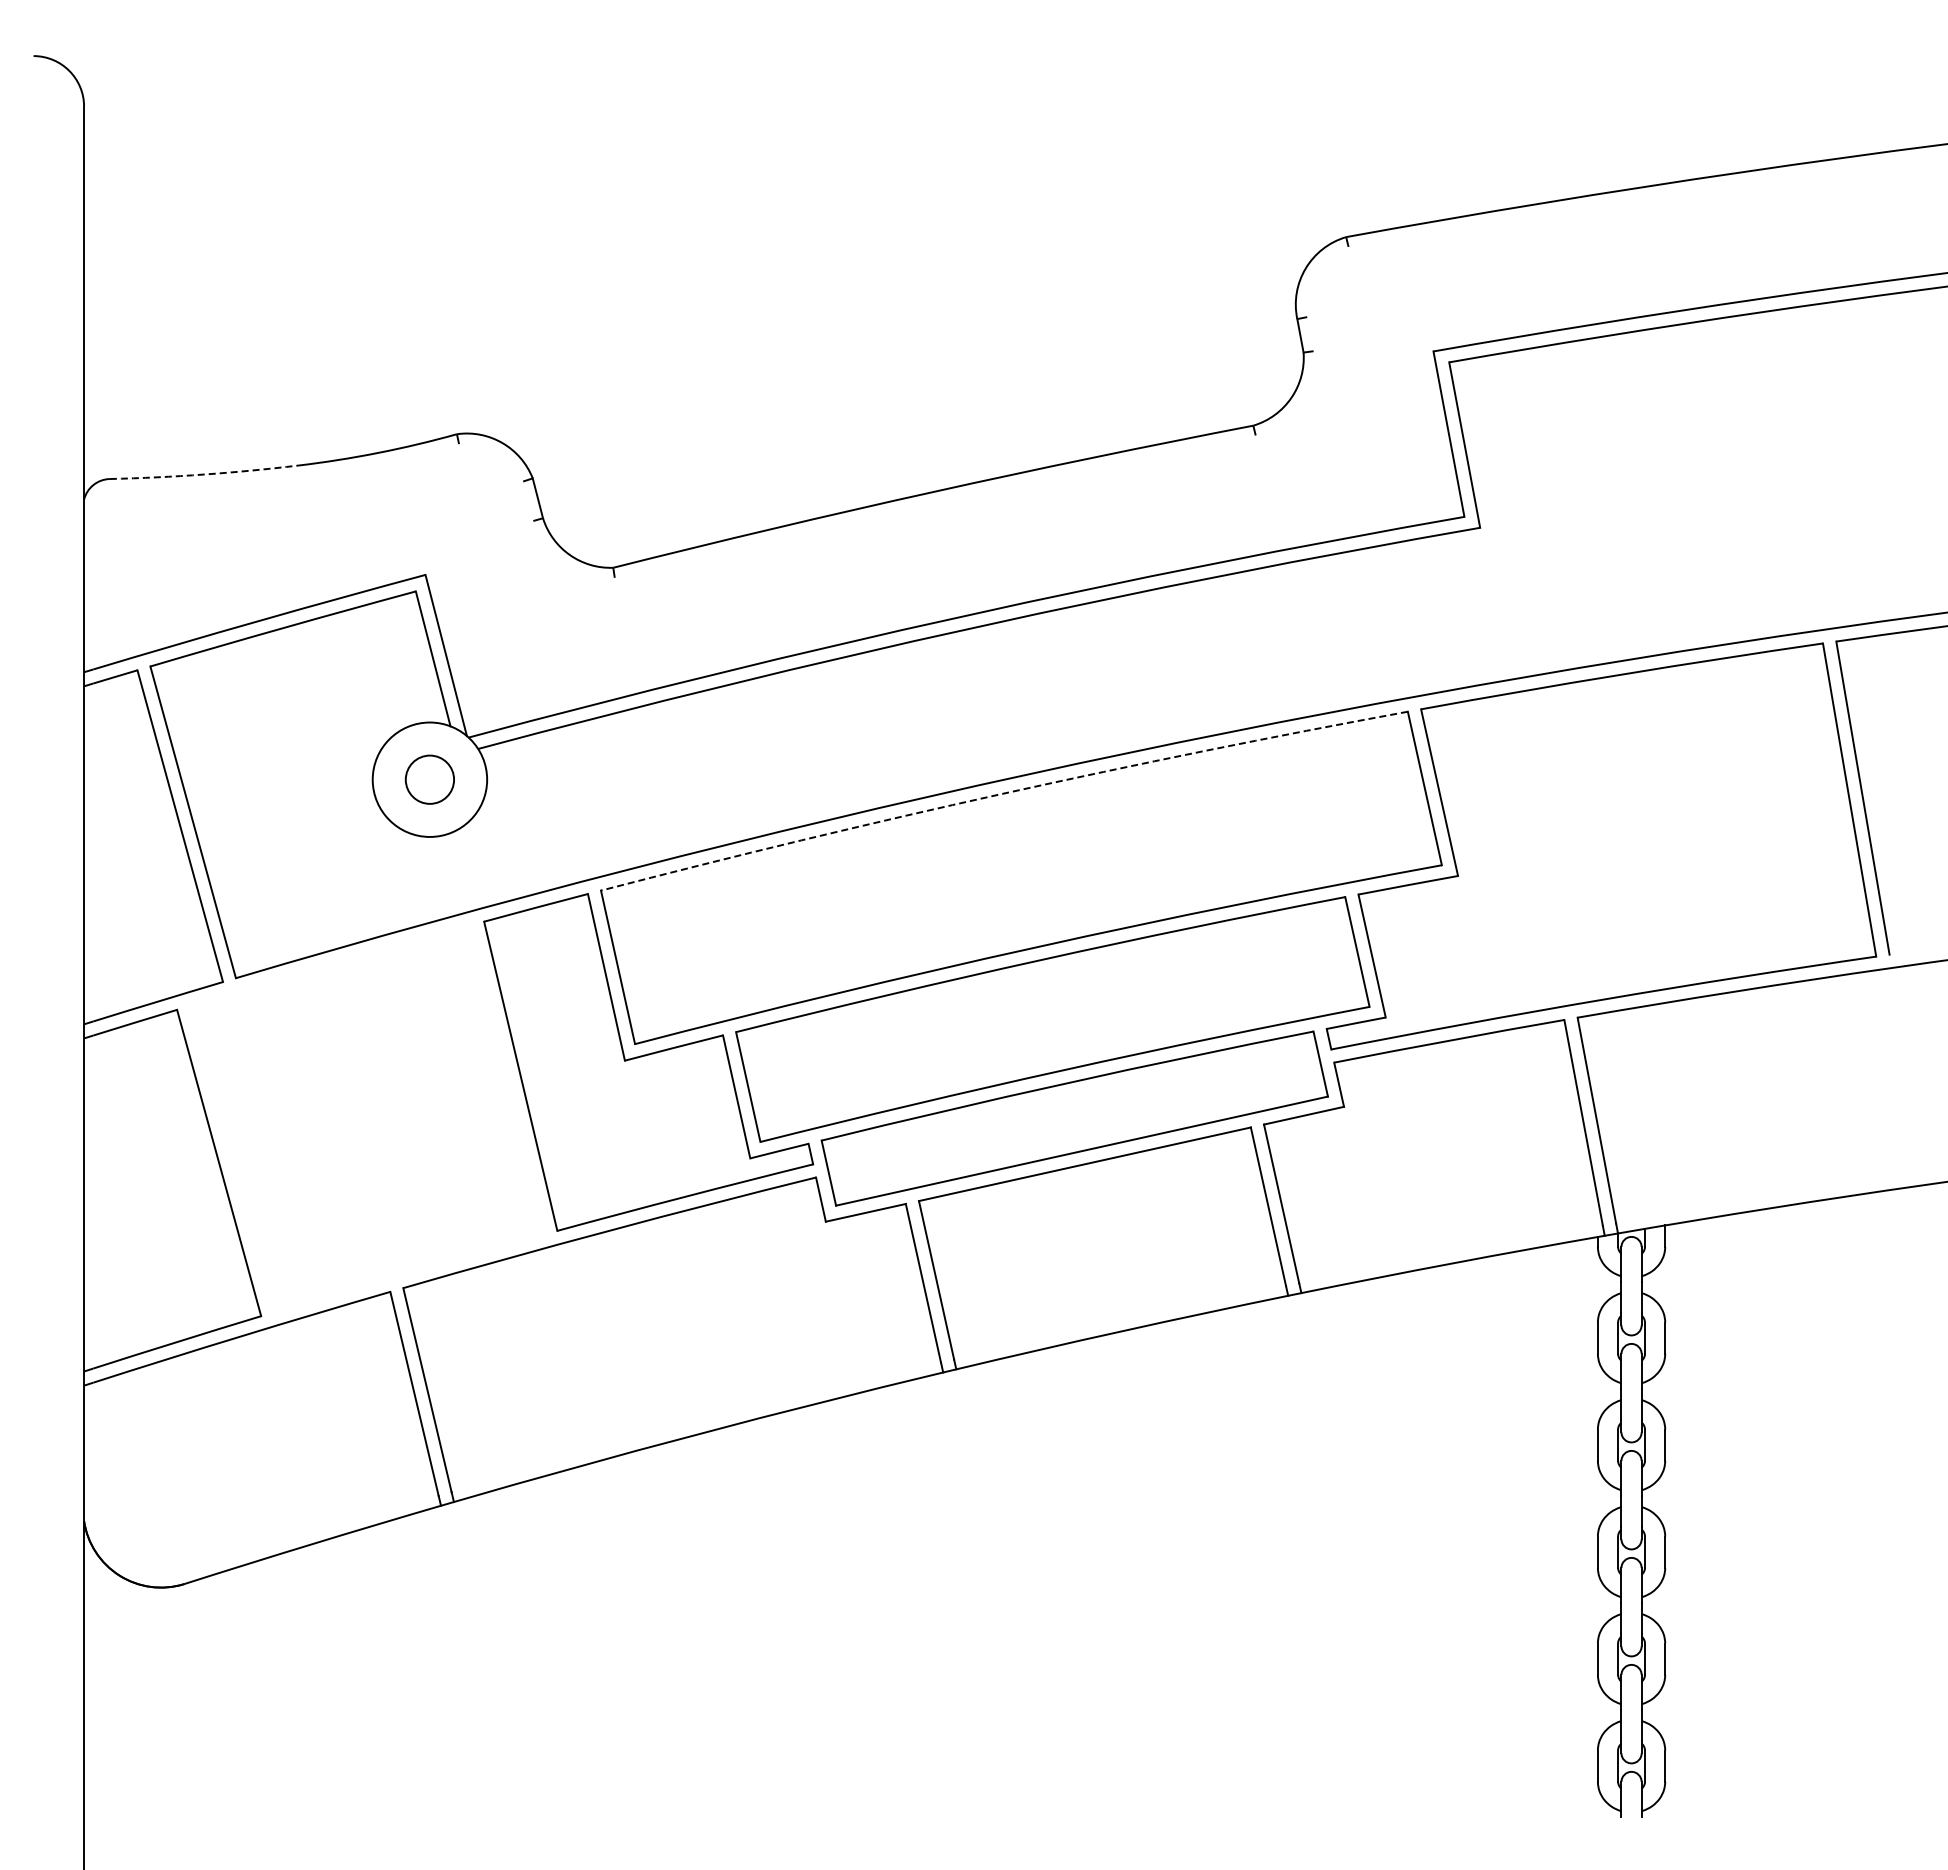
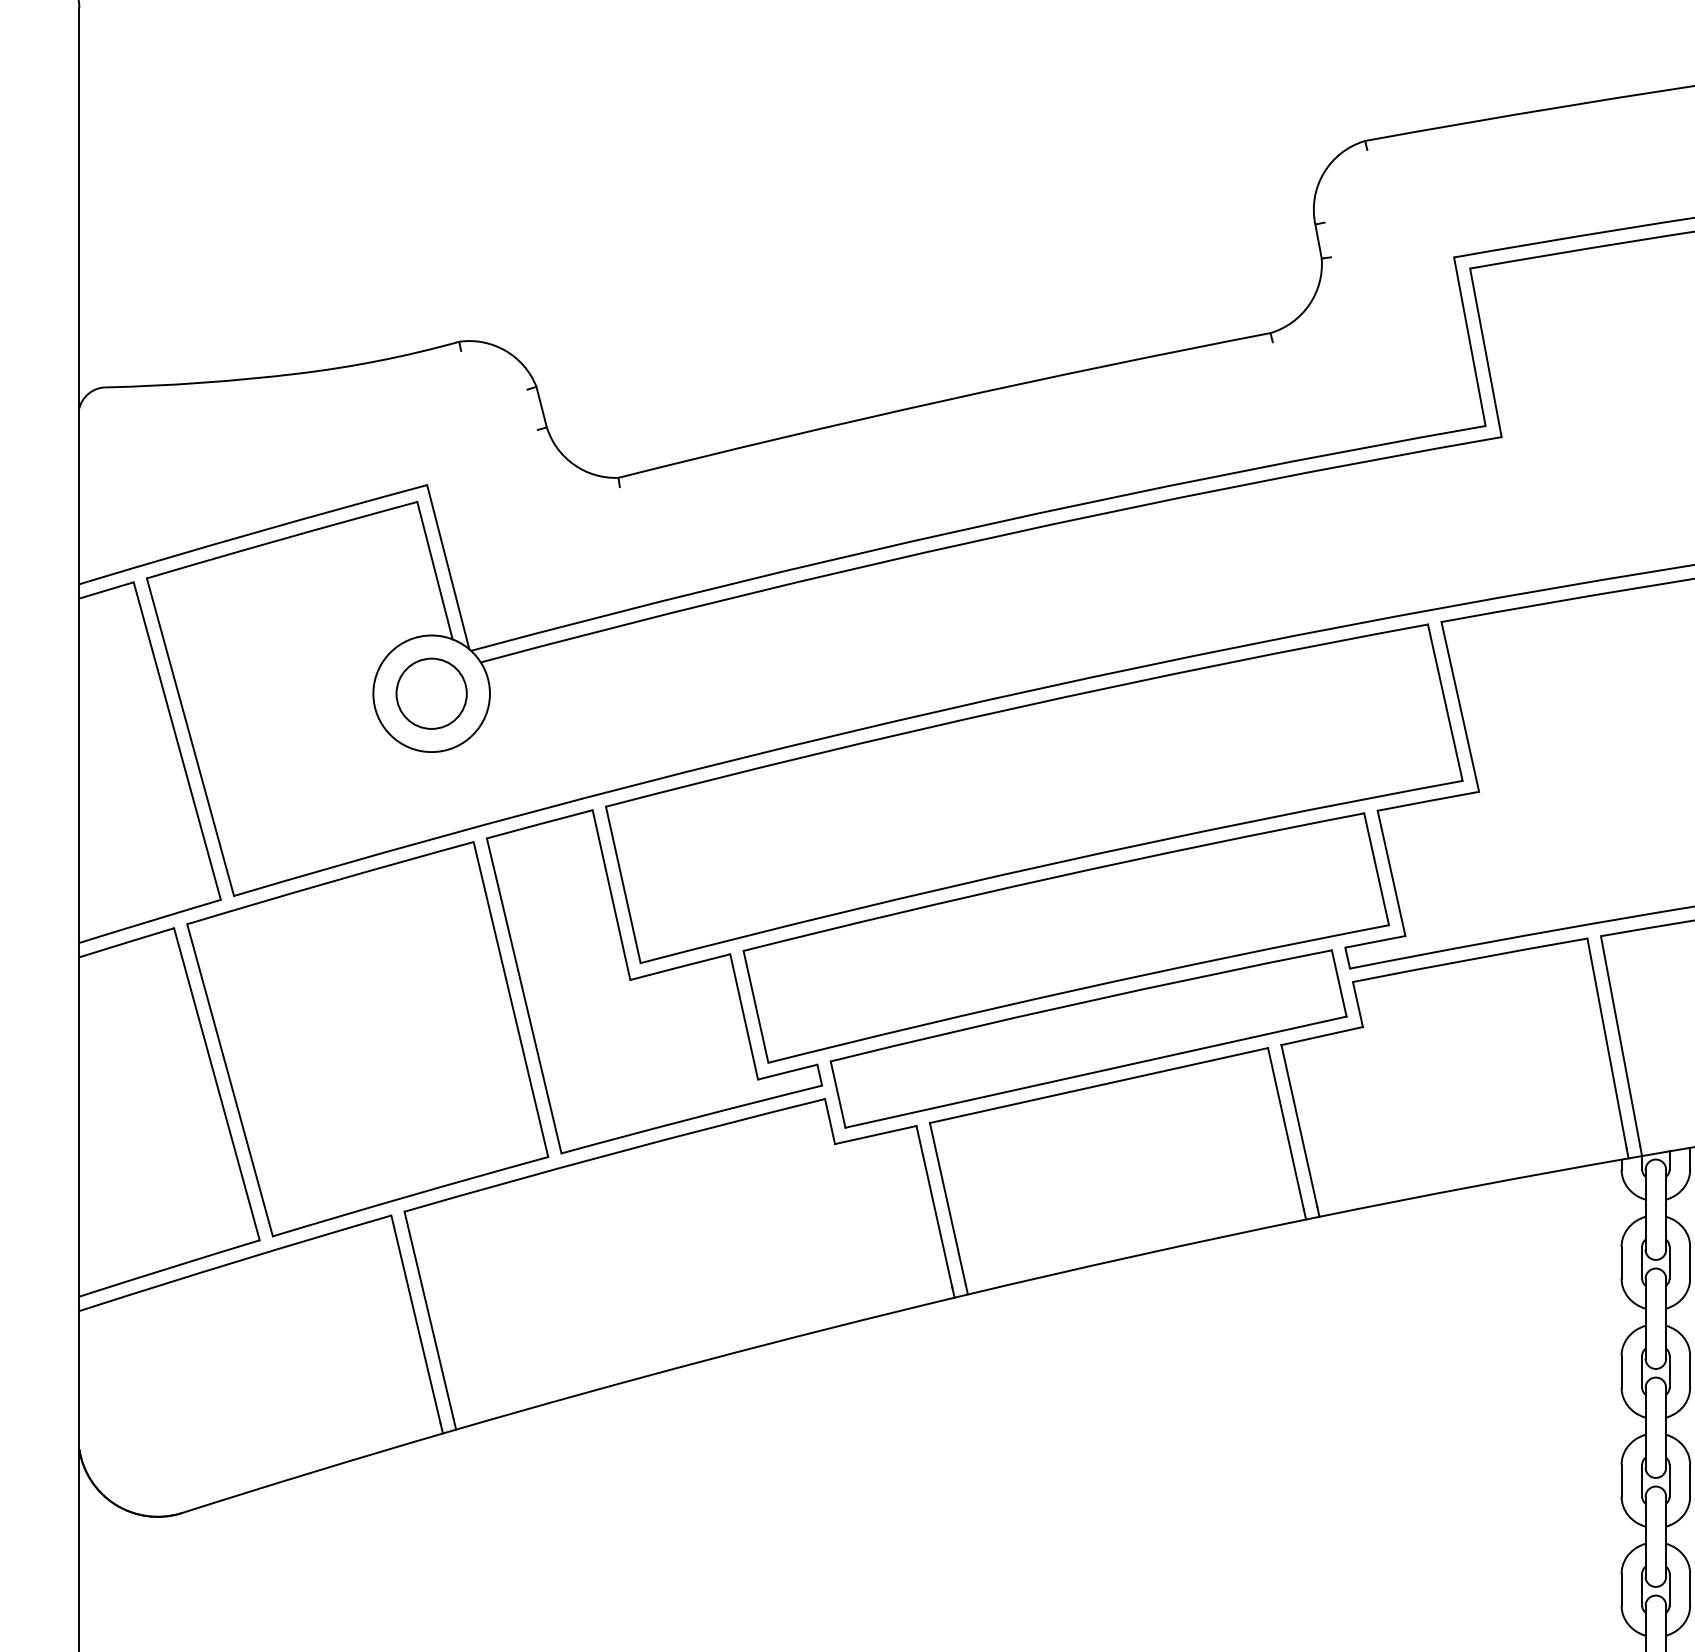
arc: (204, 474) -> (201, 382), dashed -> solid
circle: (429, 779) -> (431, 693), size x1.43
arc: (1002, 793) -> (1015, 707), dashed -> solid
part: (367, 1118) -> (368, 1038), added

